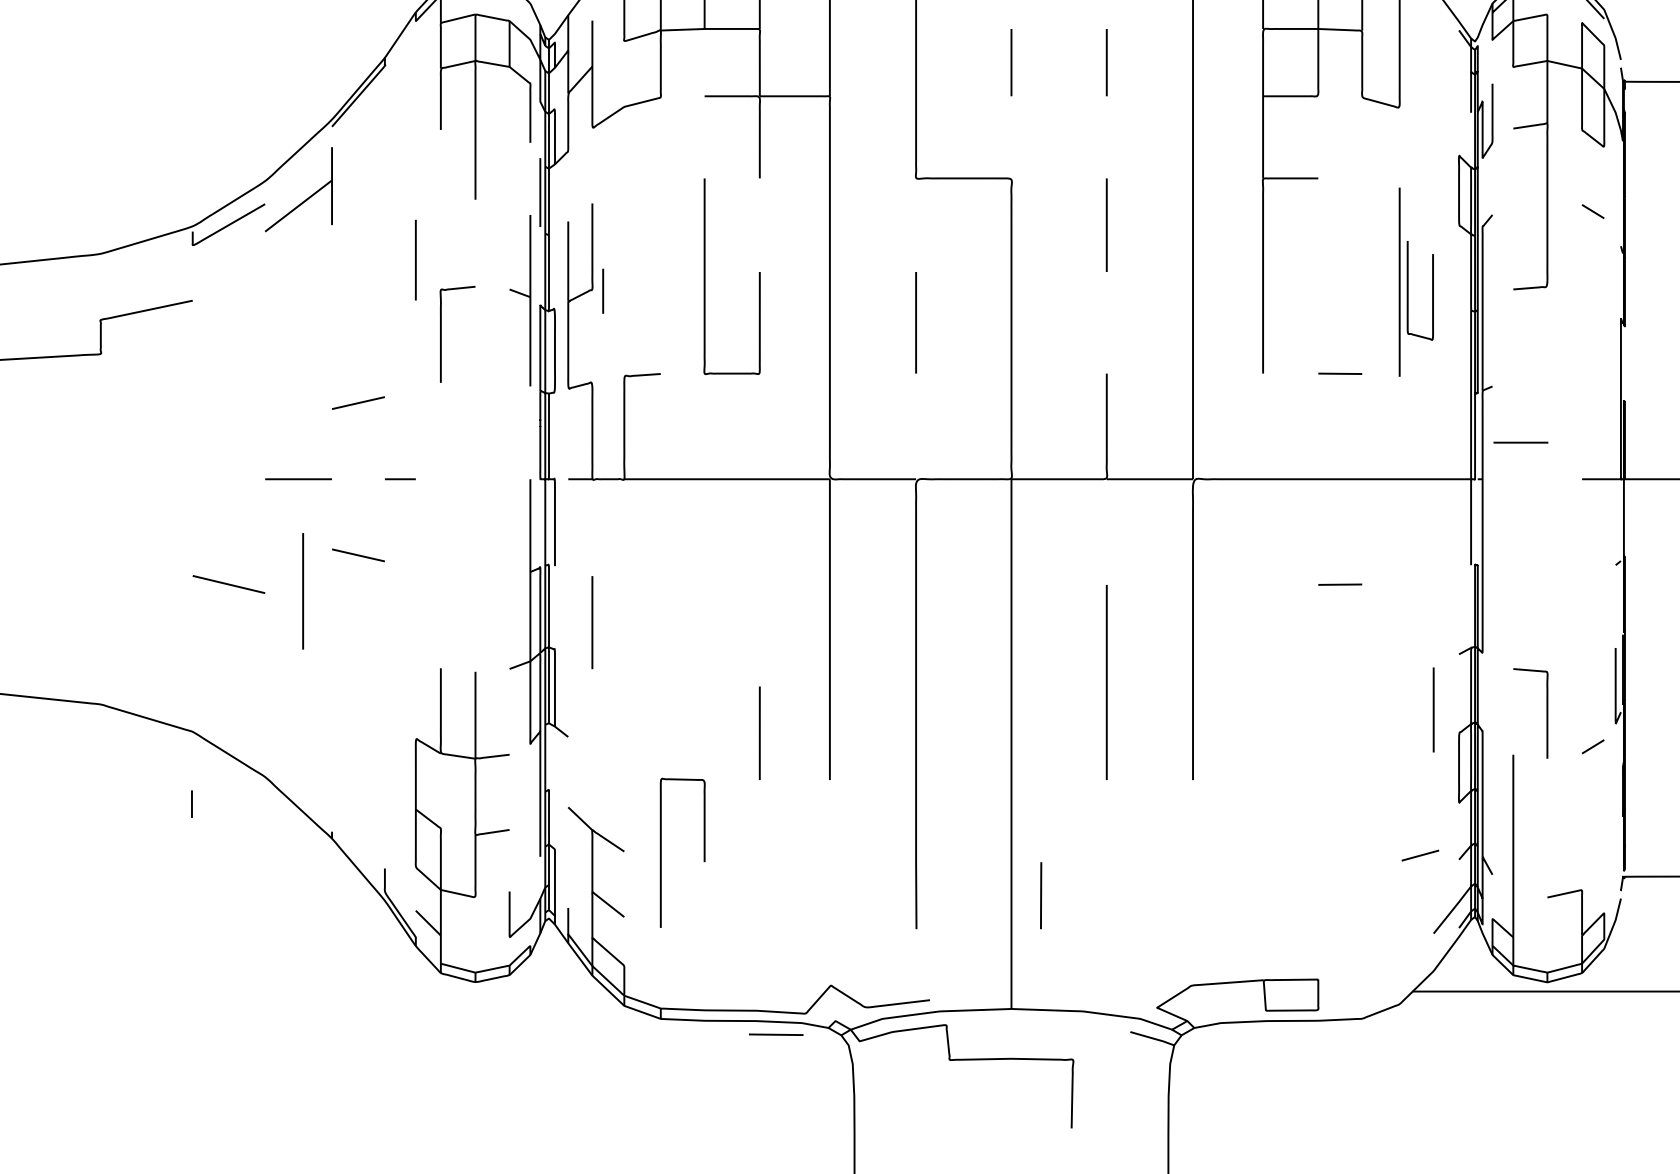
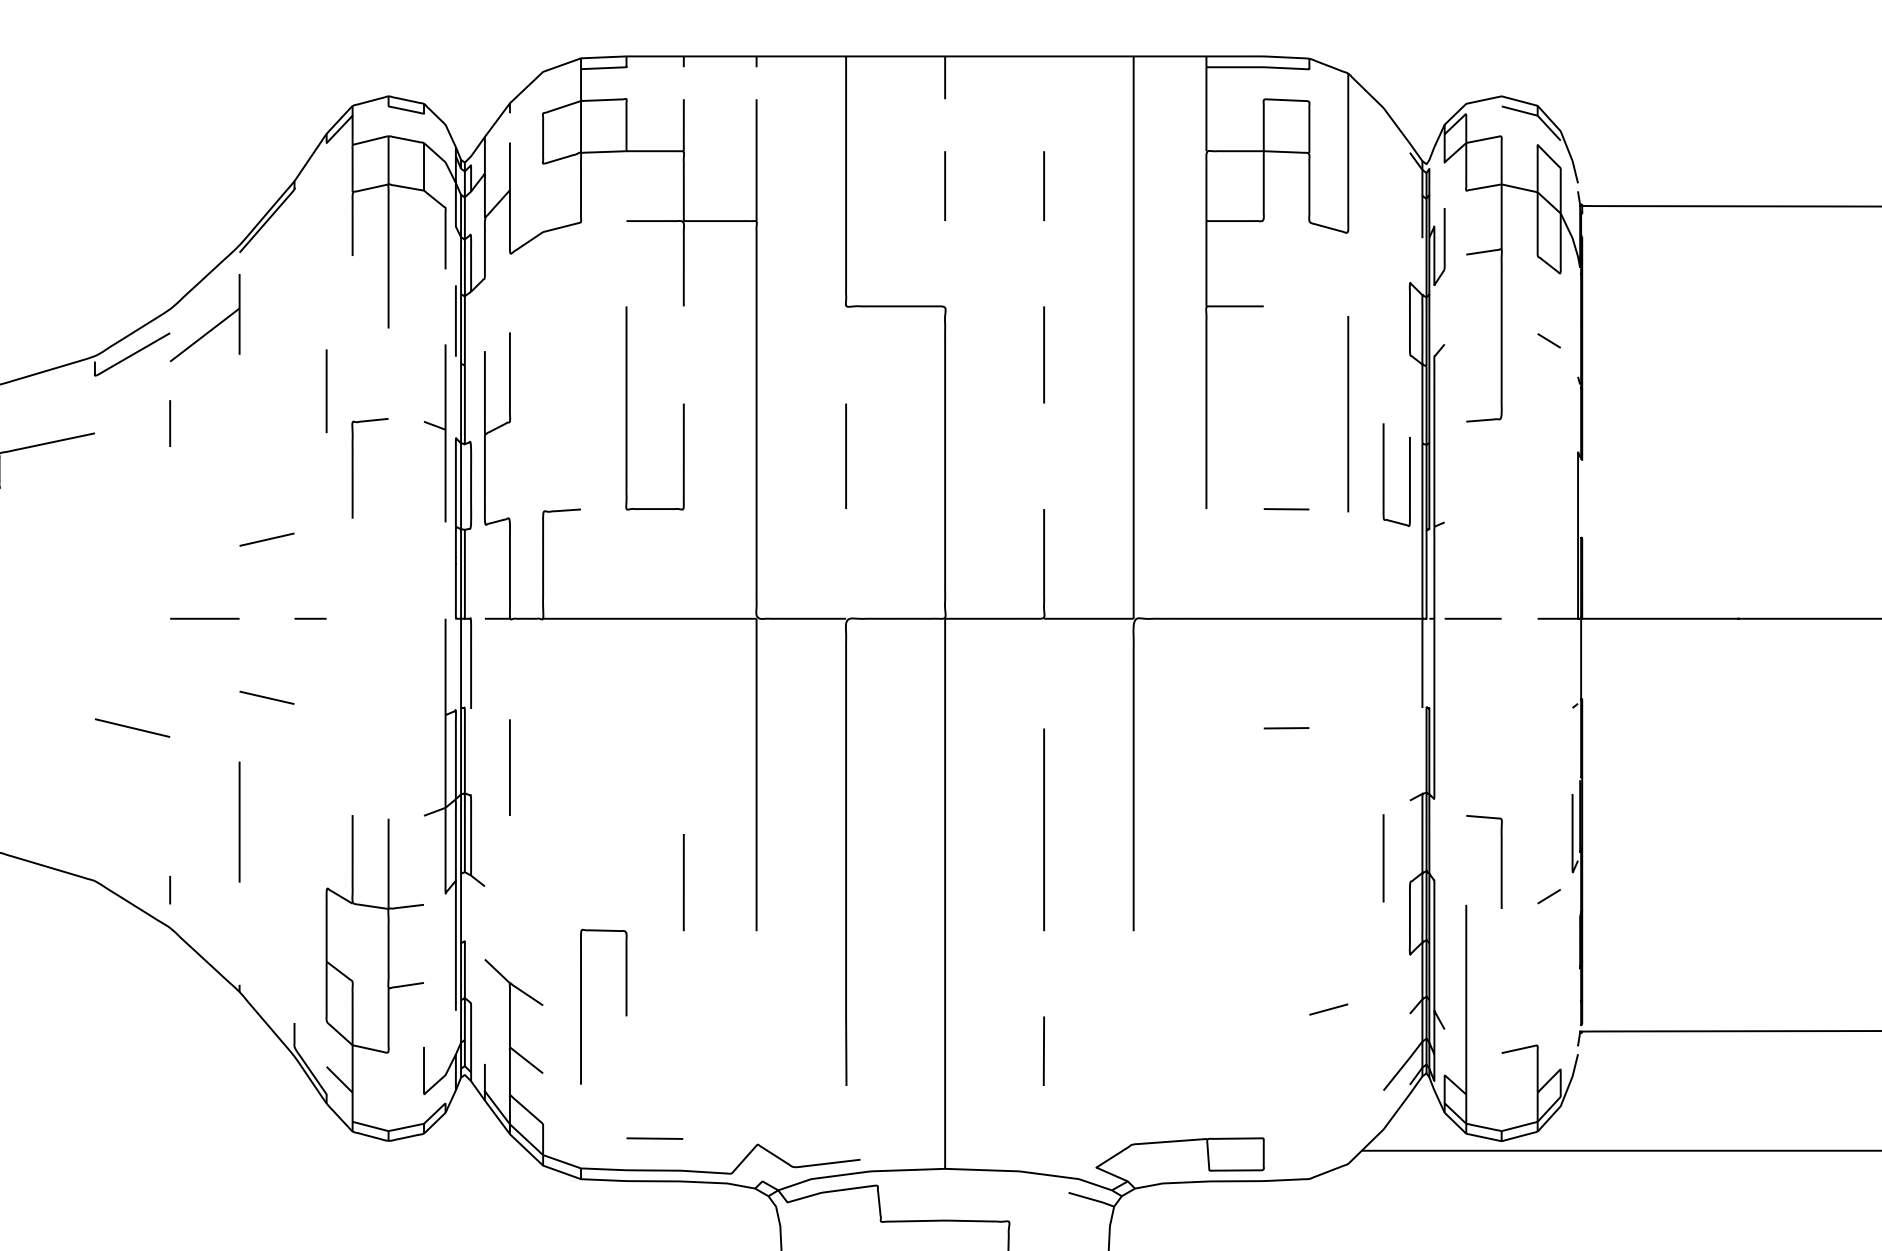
curve: (1408, 290) -> (1384, 474), moved
line: (603, 291) -> (170, 423), moved
line: (1520, 442) -> (1472, 618), moved
line: (303, 590) -> (239, 821), moved
line: (192, 803) -> (170, 889), moved
line: (1420, 855) -> (1328, 1009), moved
line: (1040, 895) -> (1043, 1050), moved
line: (775, 1034) -> (654, 1138), moved

